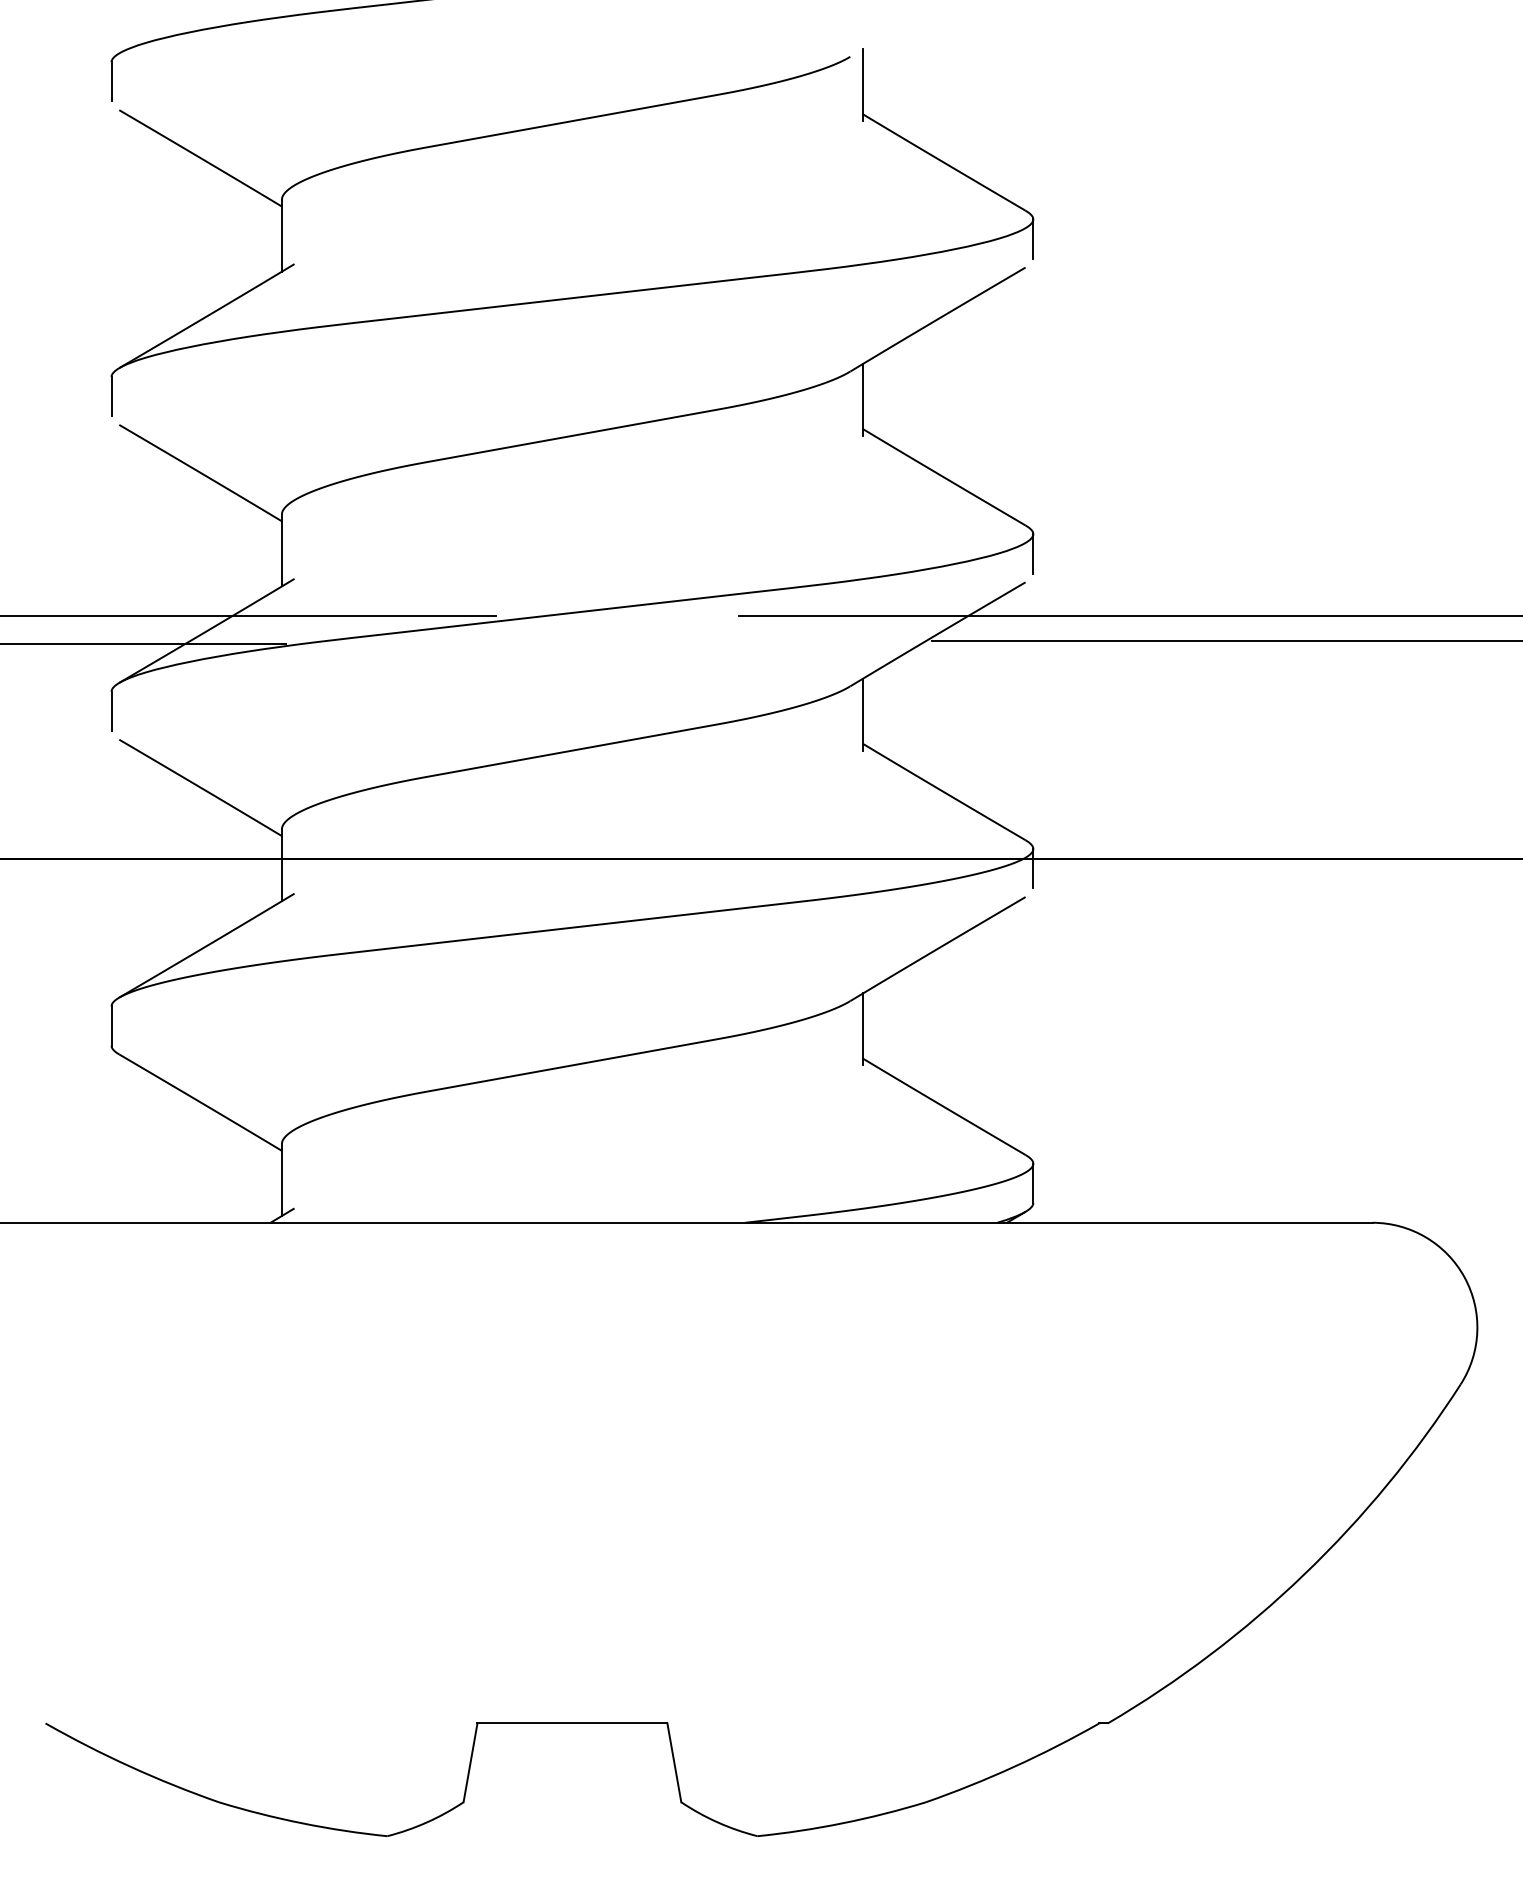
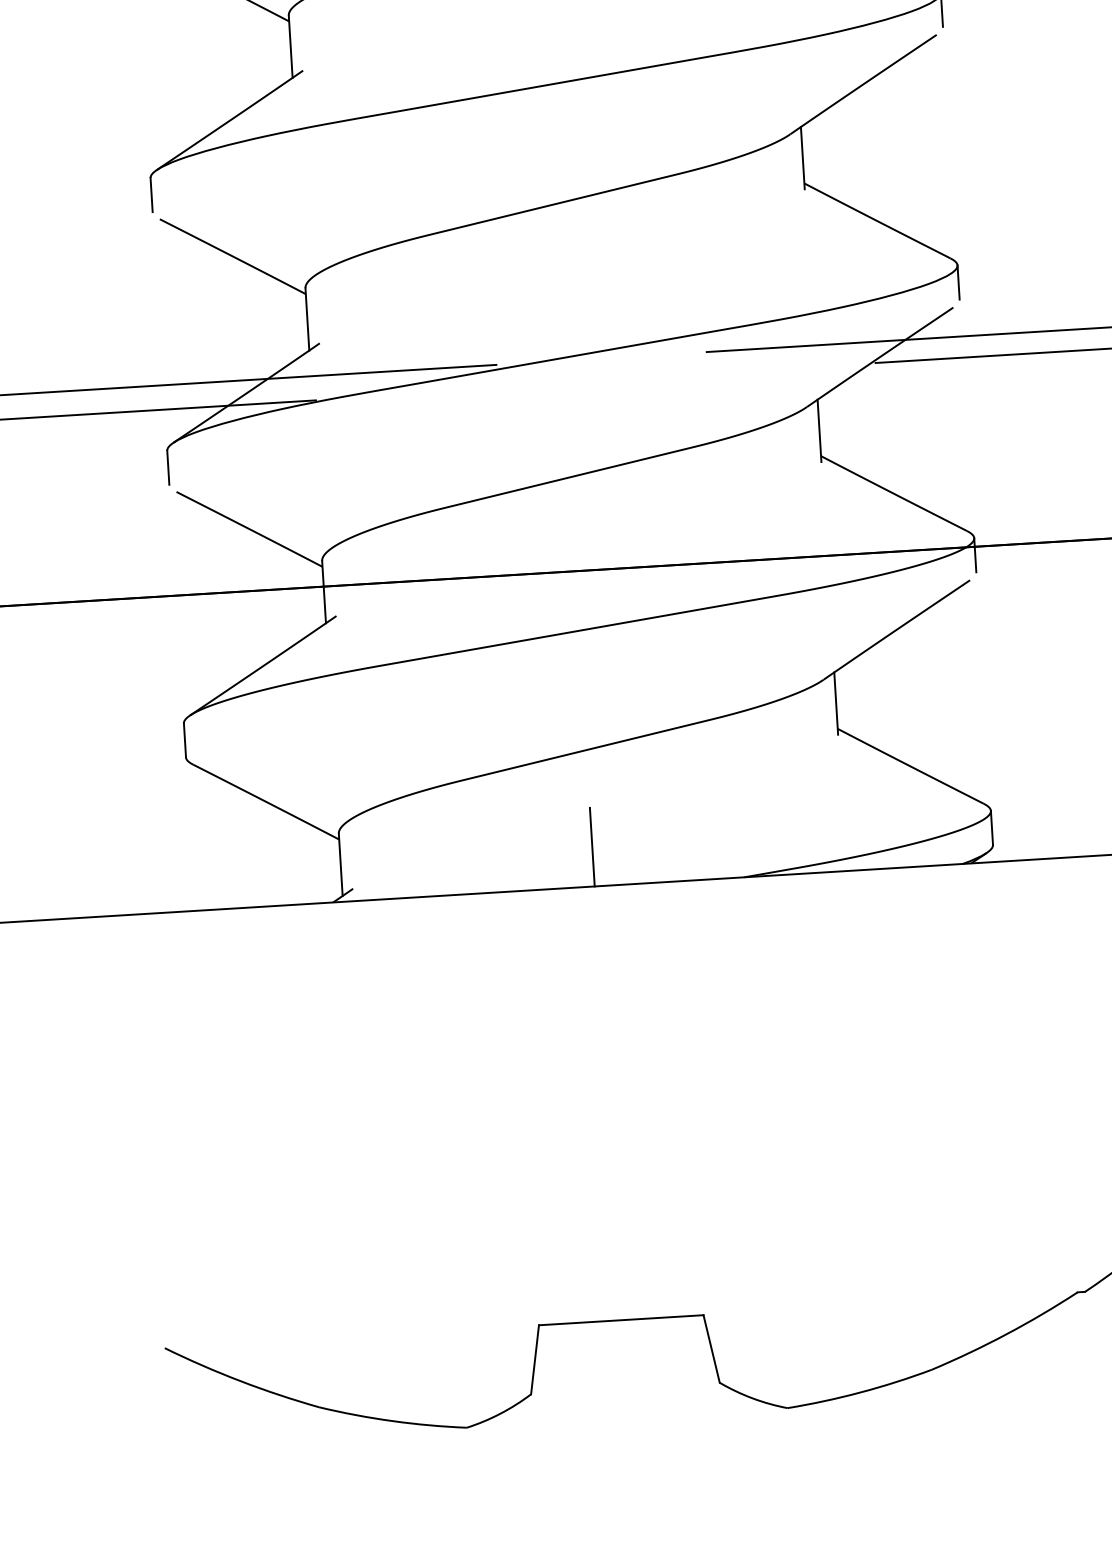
line: (572, 1177) -> (592, 847), added

